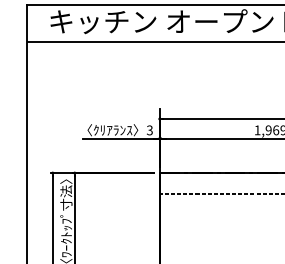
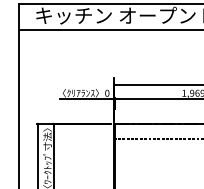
text: (149, 130) -> (107, 93), 3 -> 0

